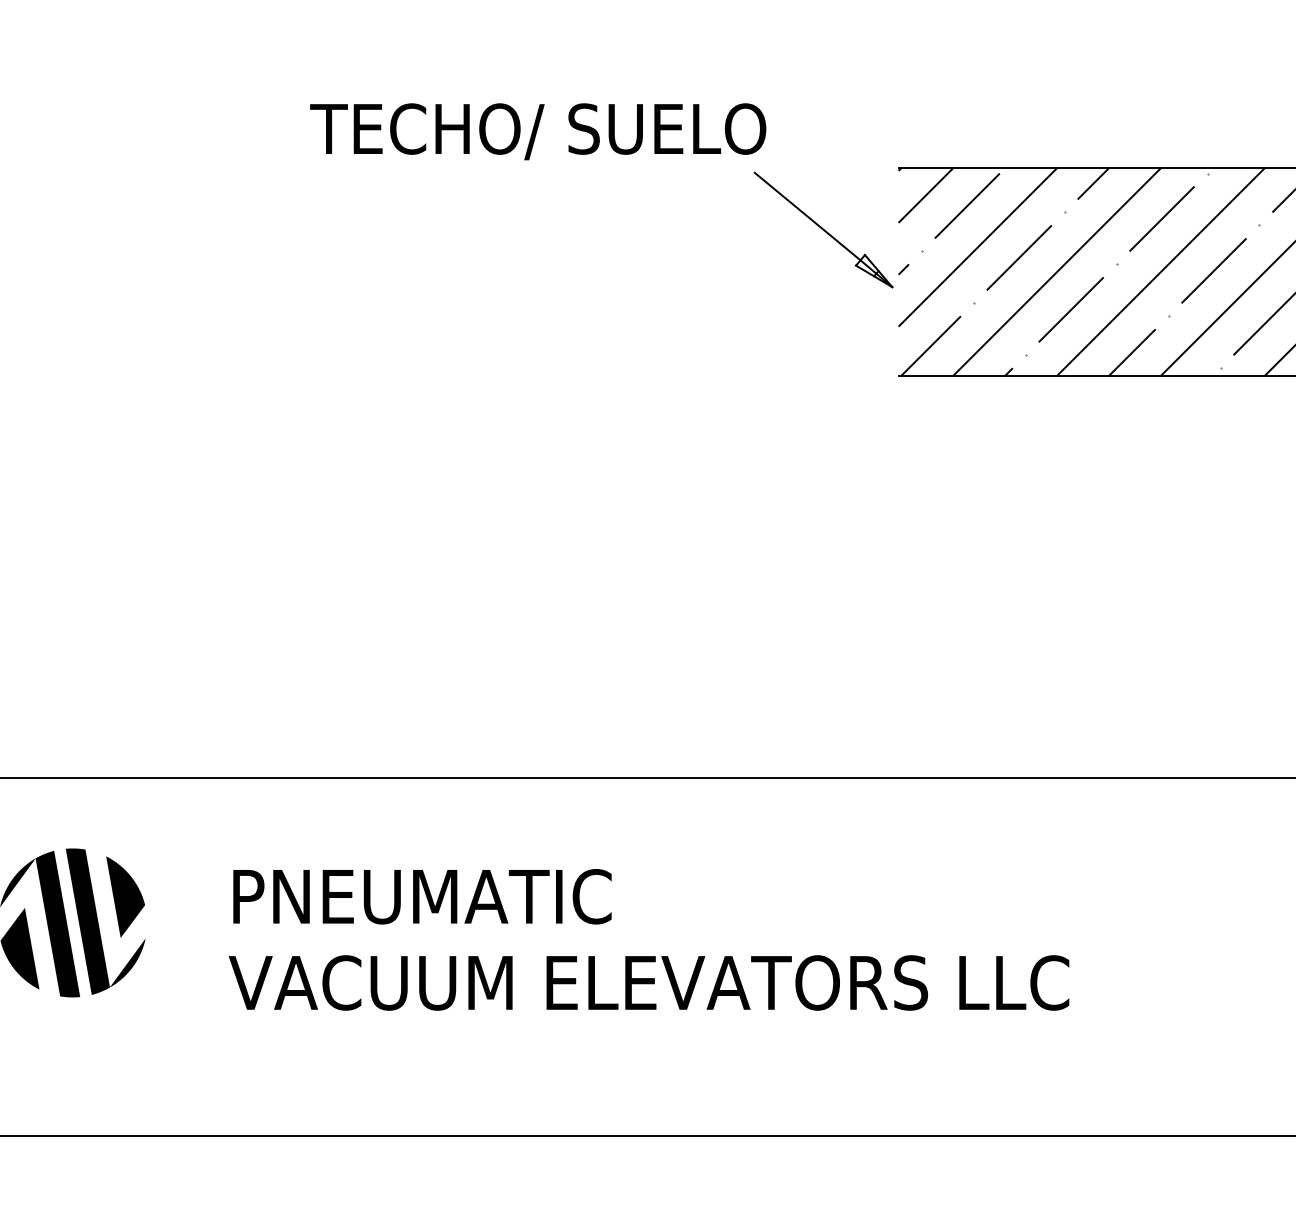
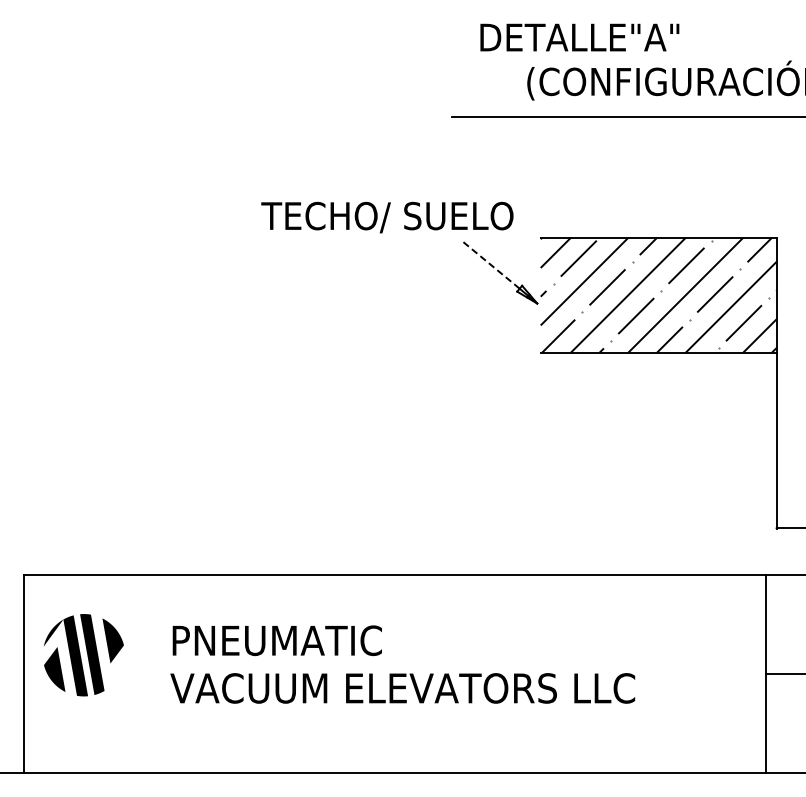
text: (538, 131) -> (387, 217), moved
line: (807, 216) -> (490, 264), solid -> dashed
fill: (127, 961) -> (114, 676), removed

